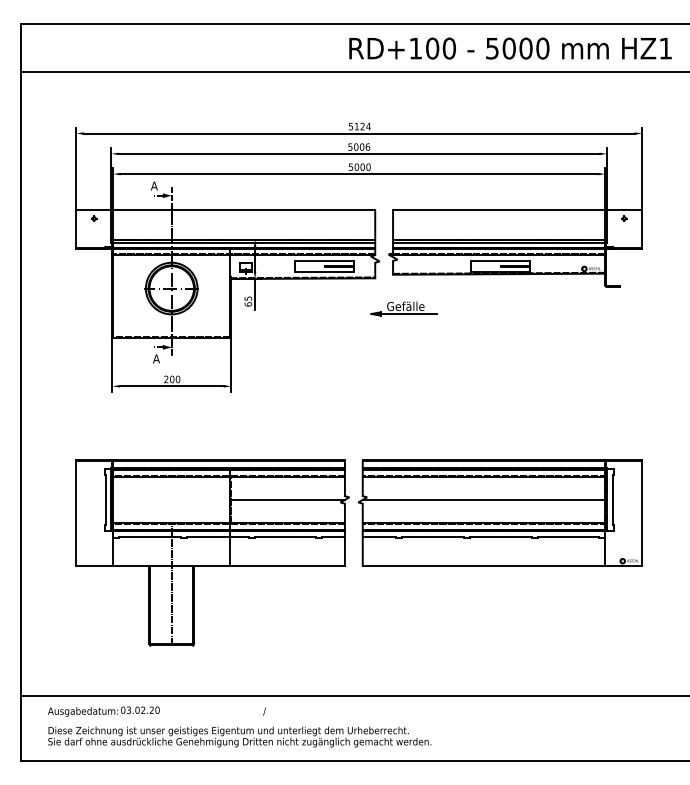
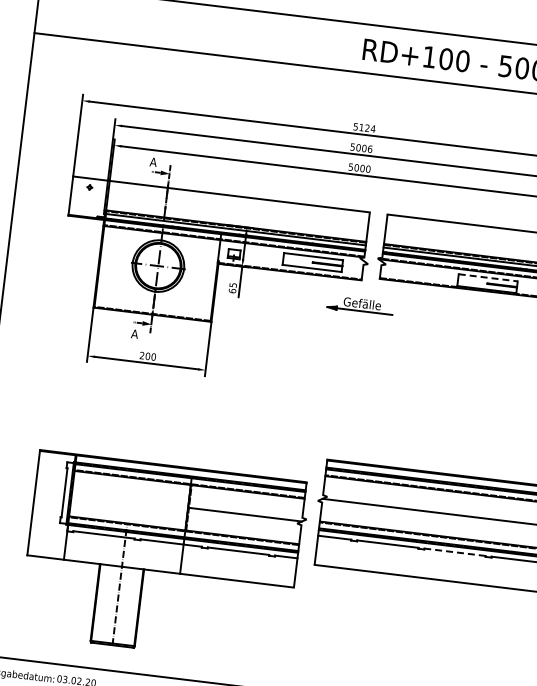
line: (500, 260) -> (488, 277), solid -> dashed
part: (403, 308) -> (359, 305), moved
line: (500, 537) -> (454, 552), solid -> dashed
part: (212, 552) -> (164, 557), moved

